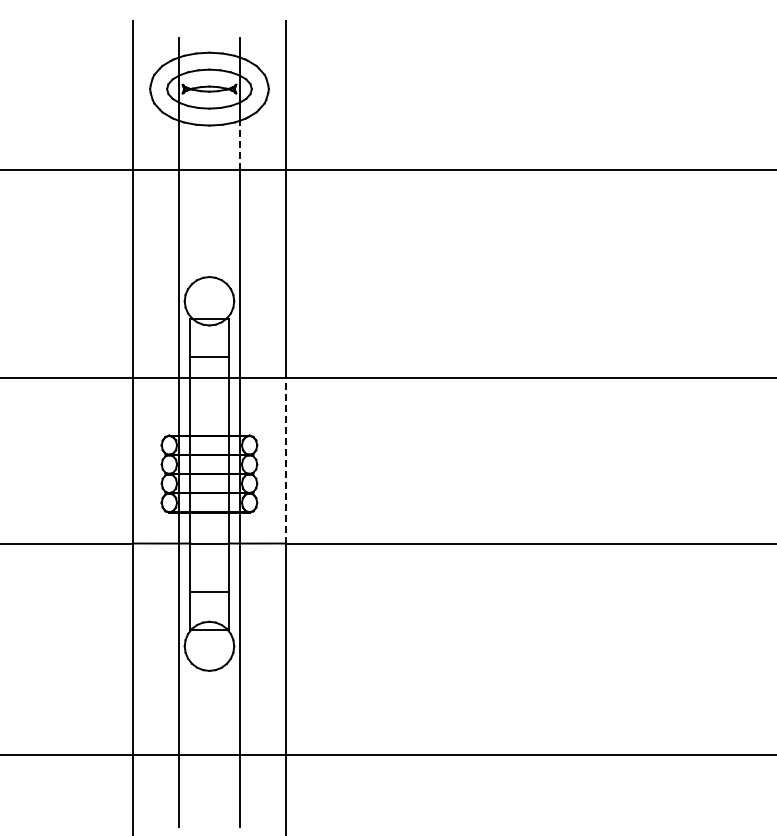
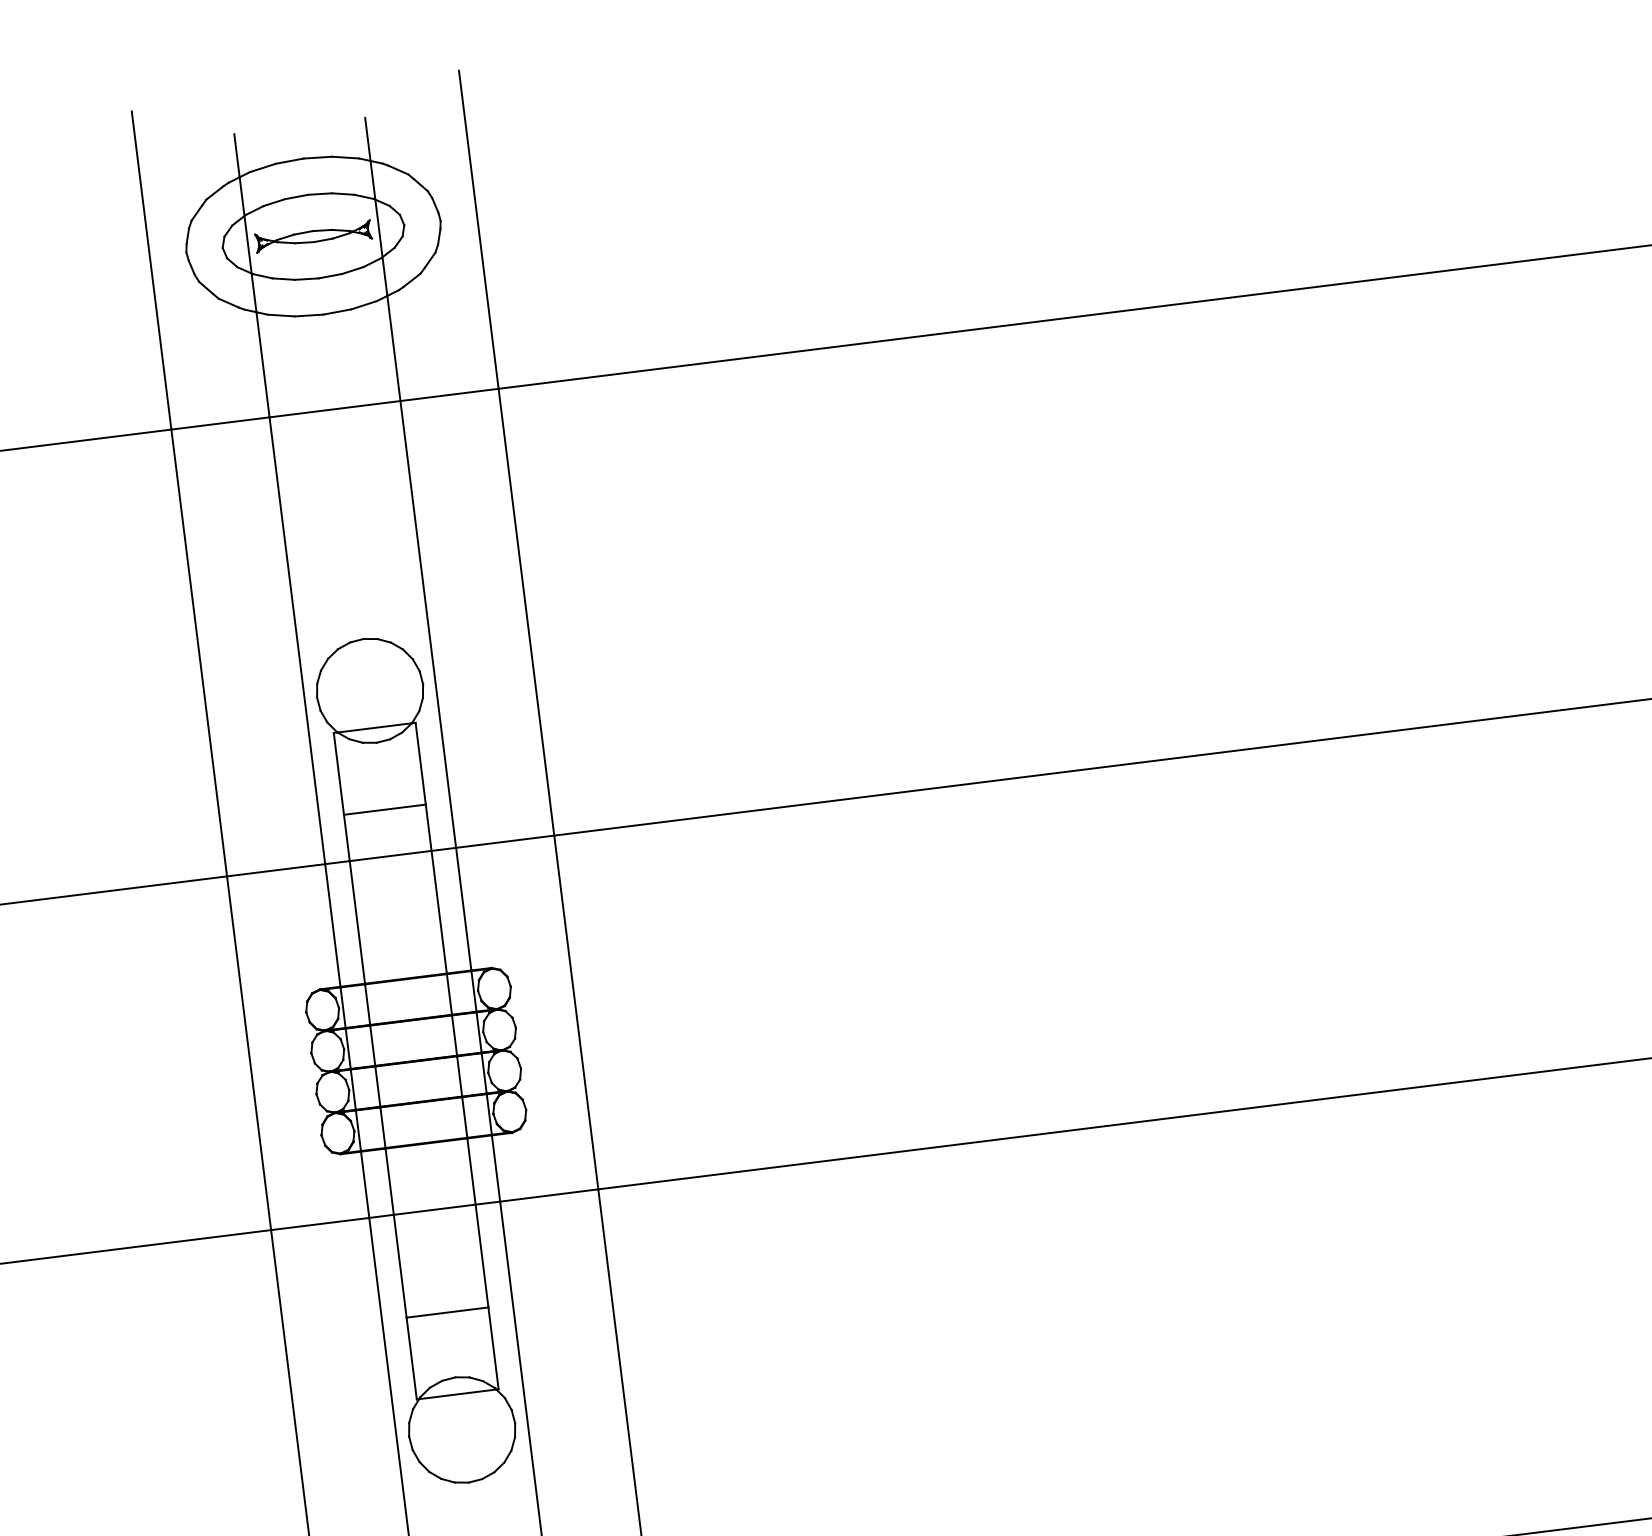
line: (240, 145) -> (394, 349), dashed -> solid
line: (285, 460) -> (575, 1011), dashed -> solid

